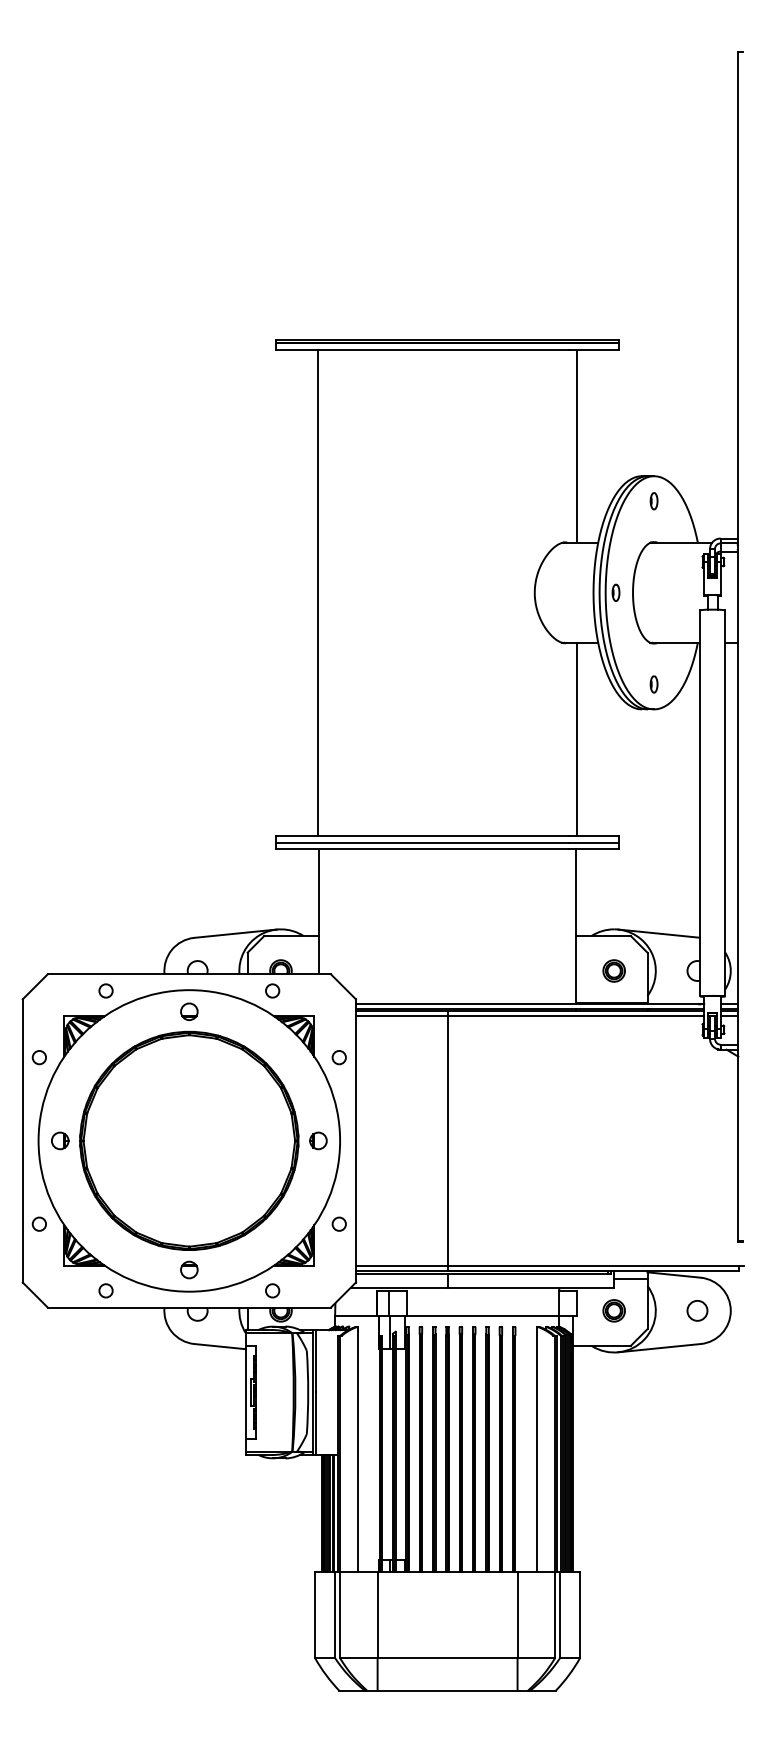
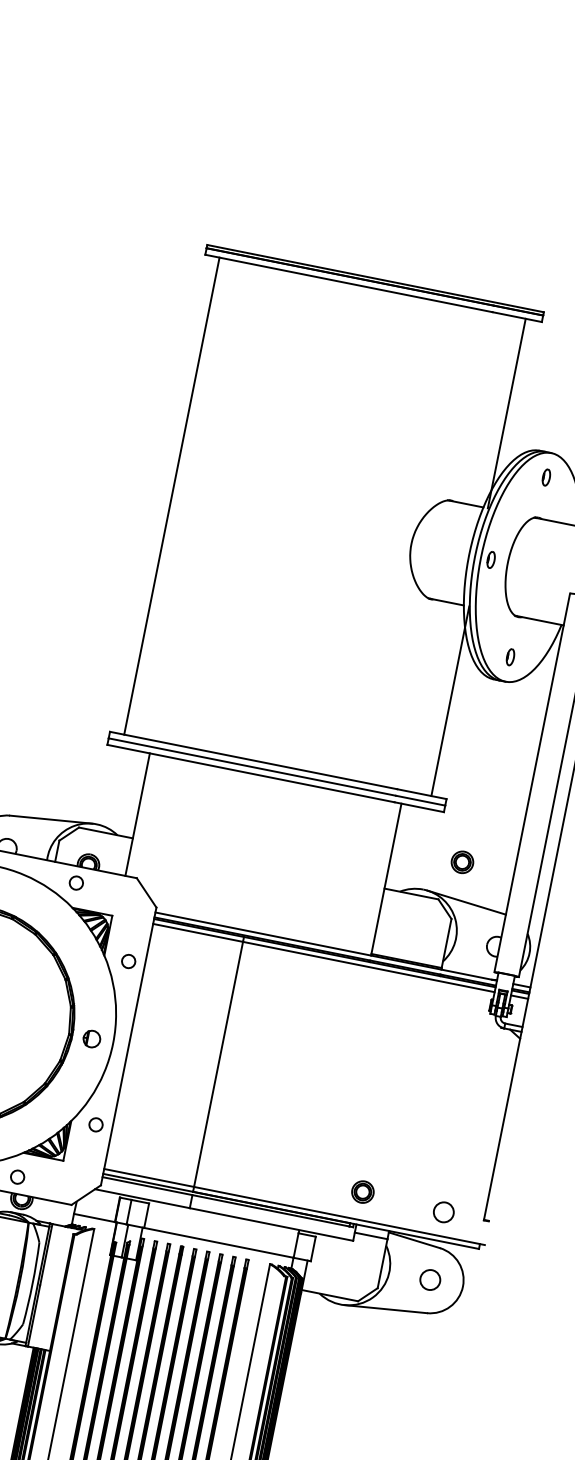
line: (576, 445) -> (506, 412), moved
line: (318, 592) -> (171, 495), moved
line: (576, 739) -> (450, 701), moved
part: (613, 970) -> (461, 861), moved
circle: (697, 1241) -> (443, 1212), added
part: (613, 1310) -> (362, 1191), moved

